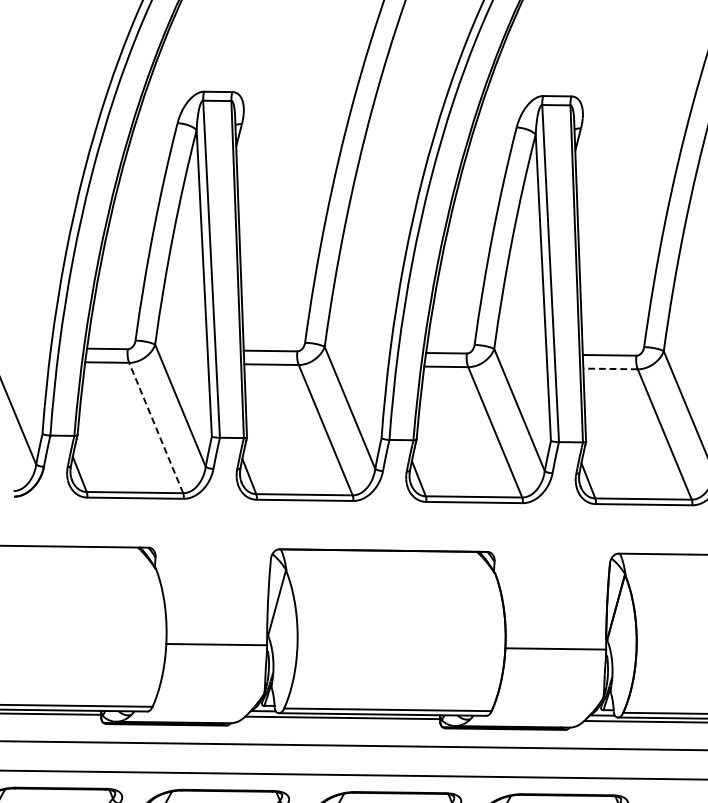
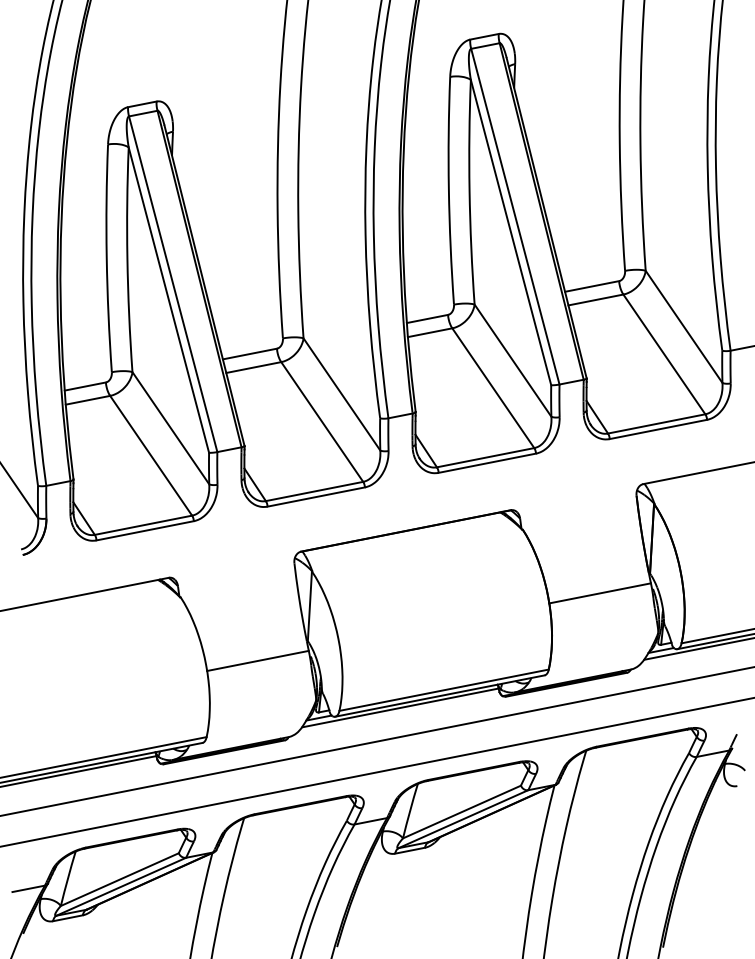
line: (610, 369) -> (595, 300), dashed -> solid
line: (156, 427) -> (151, 455), dashed -> solid

